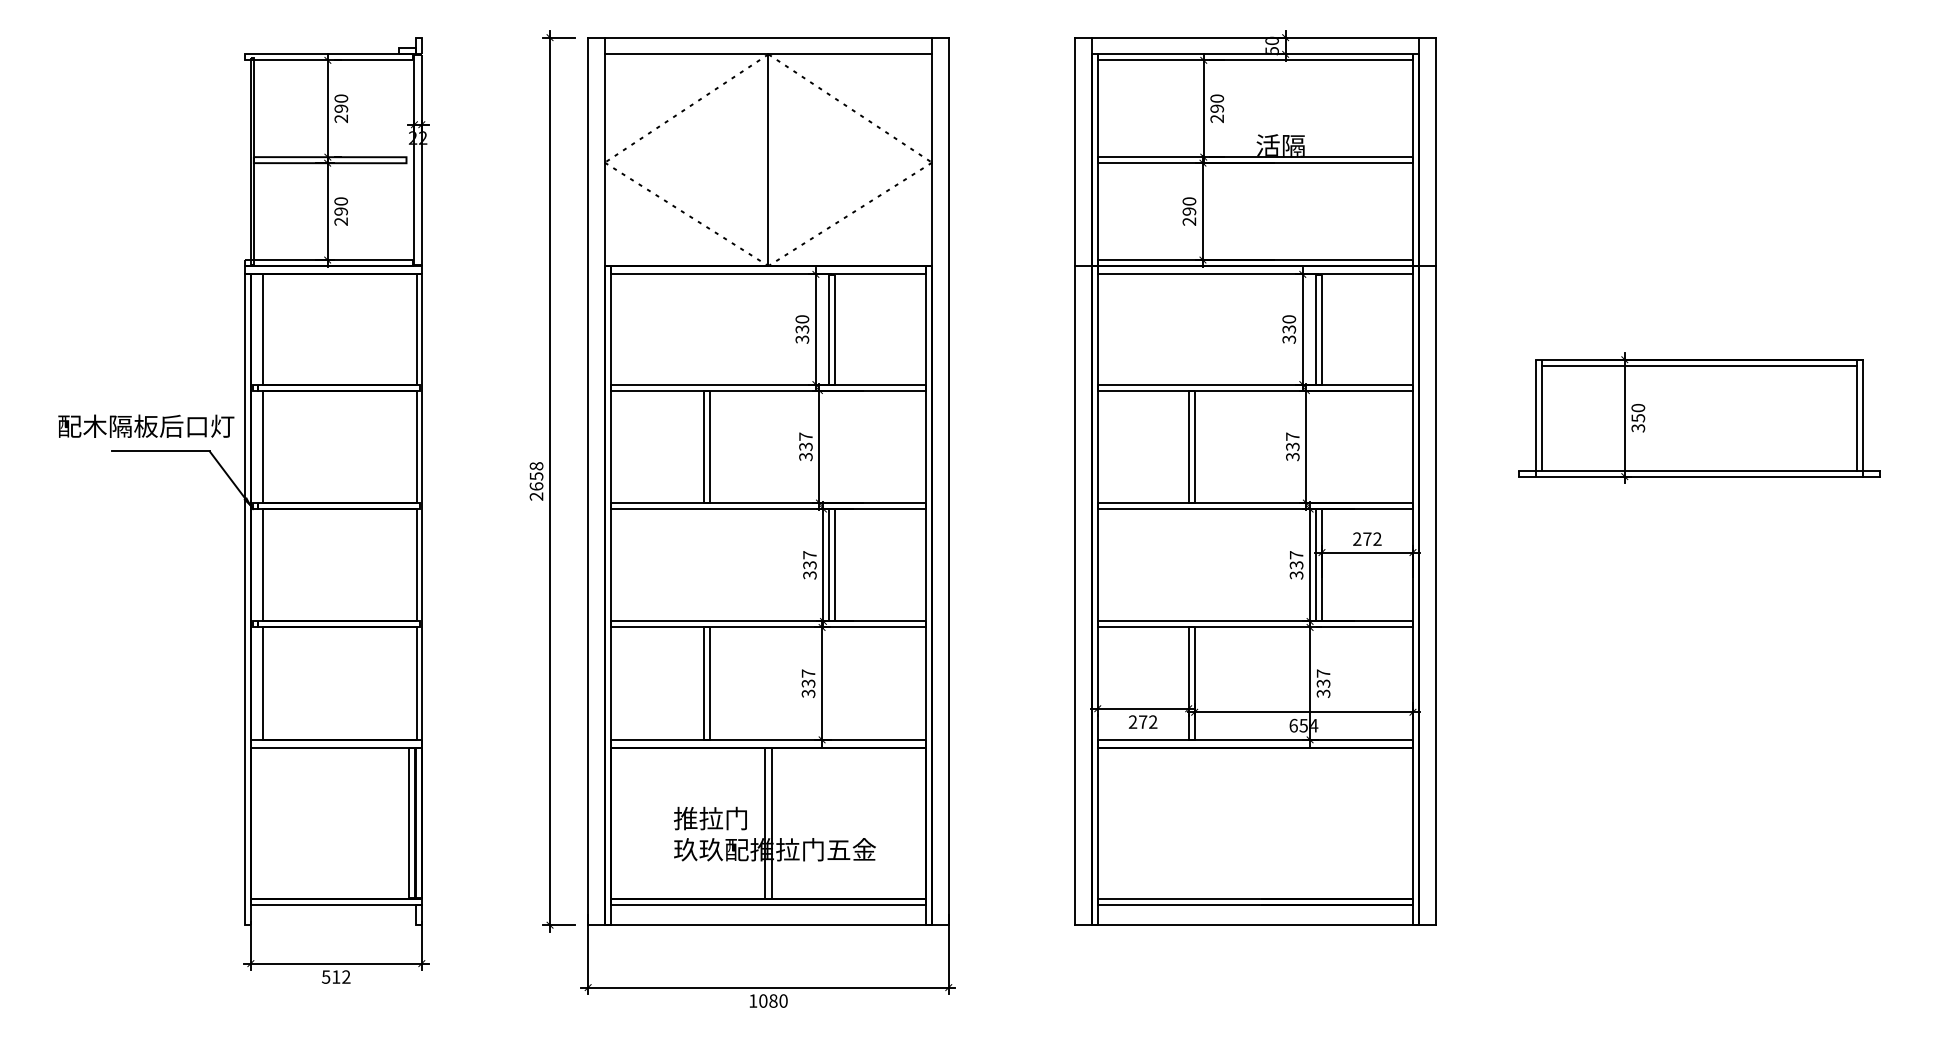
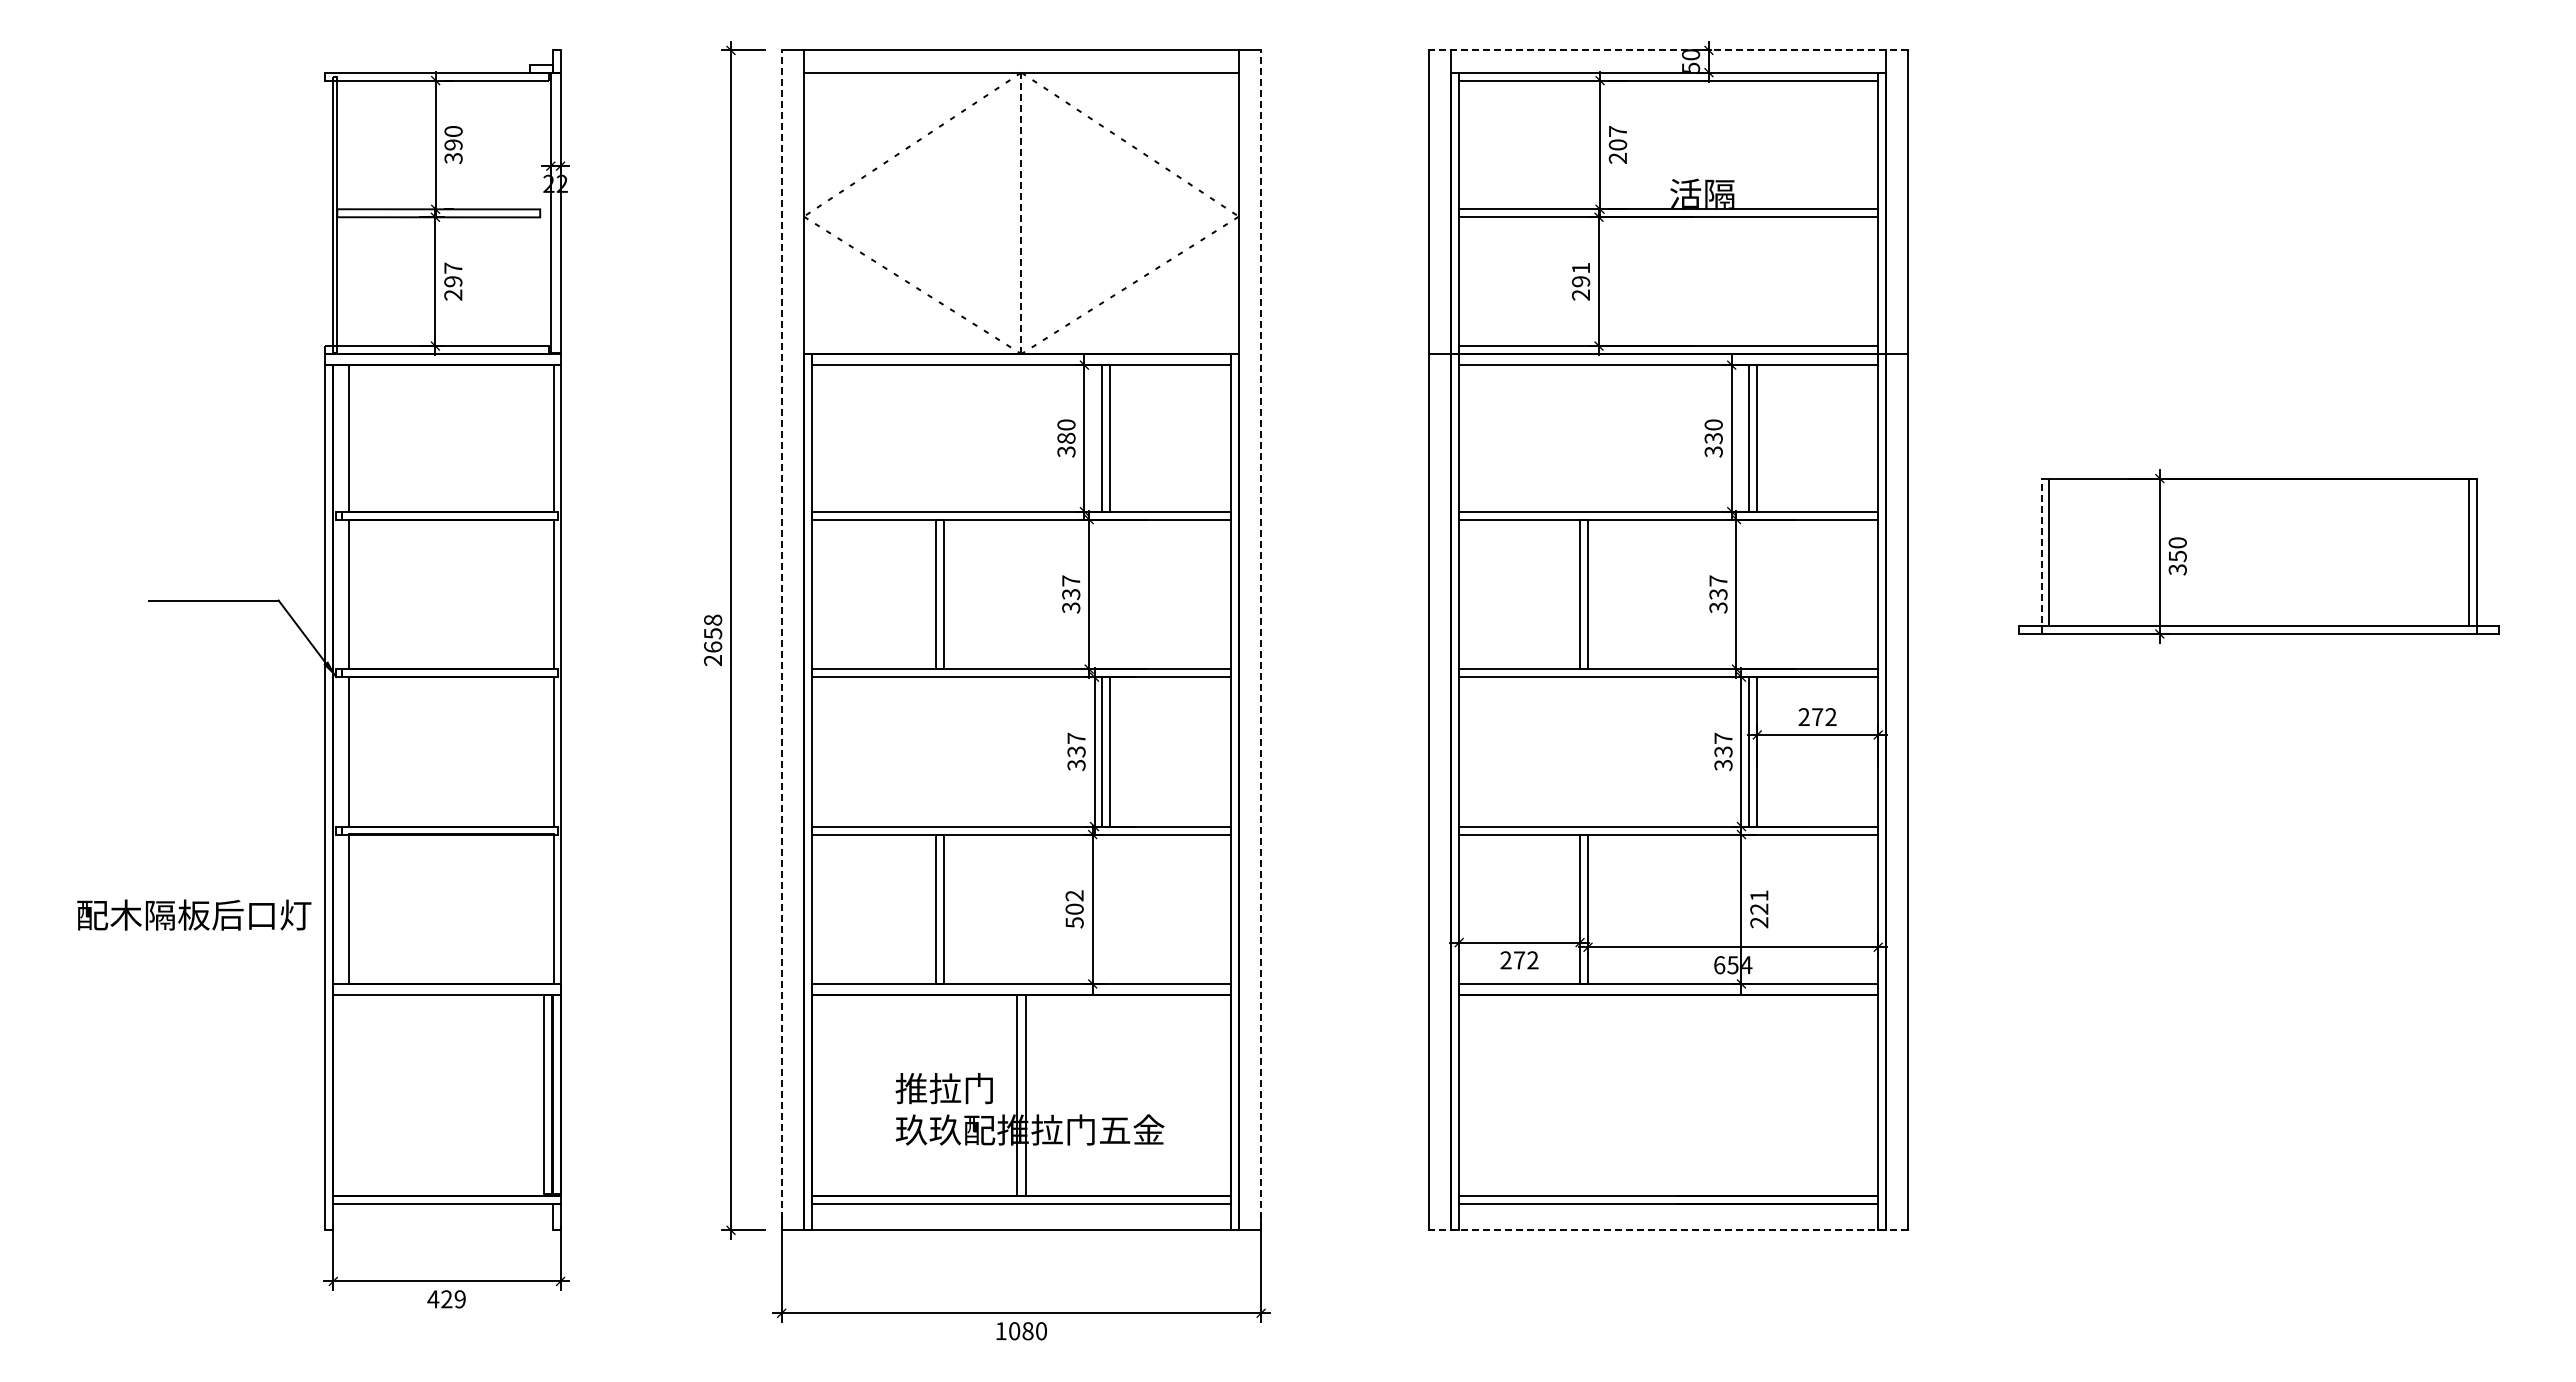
line: (1255, 37) -> (1668, 50), solid -> dashed
text: (1216, 103) -> (1617, 138), 290 -> 207
text: (341, 118) -> (453, 158), 290 -> 390
line: (768, 160) -> (1021, 213), solid -> dashed
text: (341, 200) -> (453, 267), 290 -> 297
text: (1189, 200) -> (1581, 267), 290 -> 291
text: (802, 329) -> (1066, 438), 330 -> 380
line: (1699, 365) -> (2258, 486), removed
line: (1535, 418) -> (2041, 556), solid -> dashed
text: (146, 425) -> (194, 914), moved
line: (588, 481) -> (781, 640), solid -> dashed
line: (949, 481) -> (1261, 640), solid -> dashed
text: (808, 683) -> (1074, 908), 337 -> 502
text: (1323, 683) -> (1759, 909), 337 -> 221
line: (1255, 925) -> (1668, 1230), solid -> dashed
text: (336, 977) -> (446, 1299), 512 -> 429

